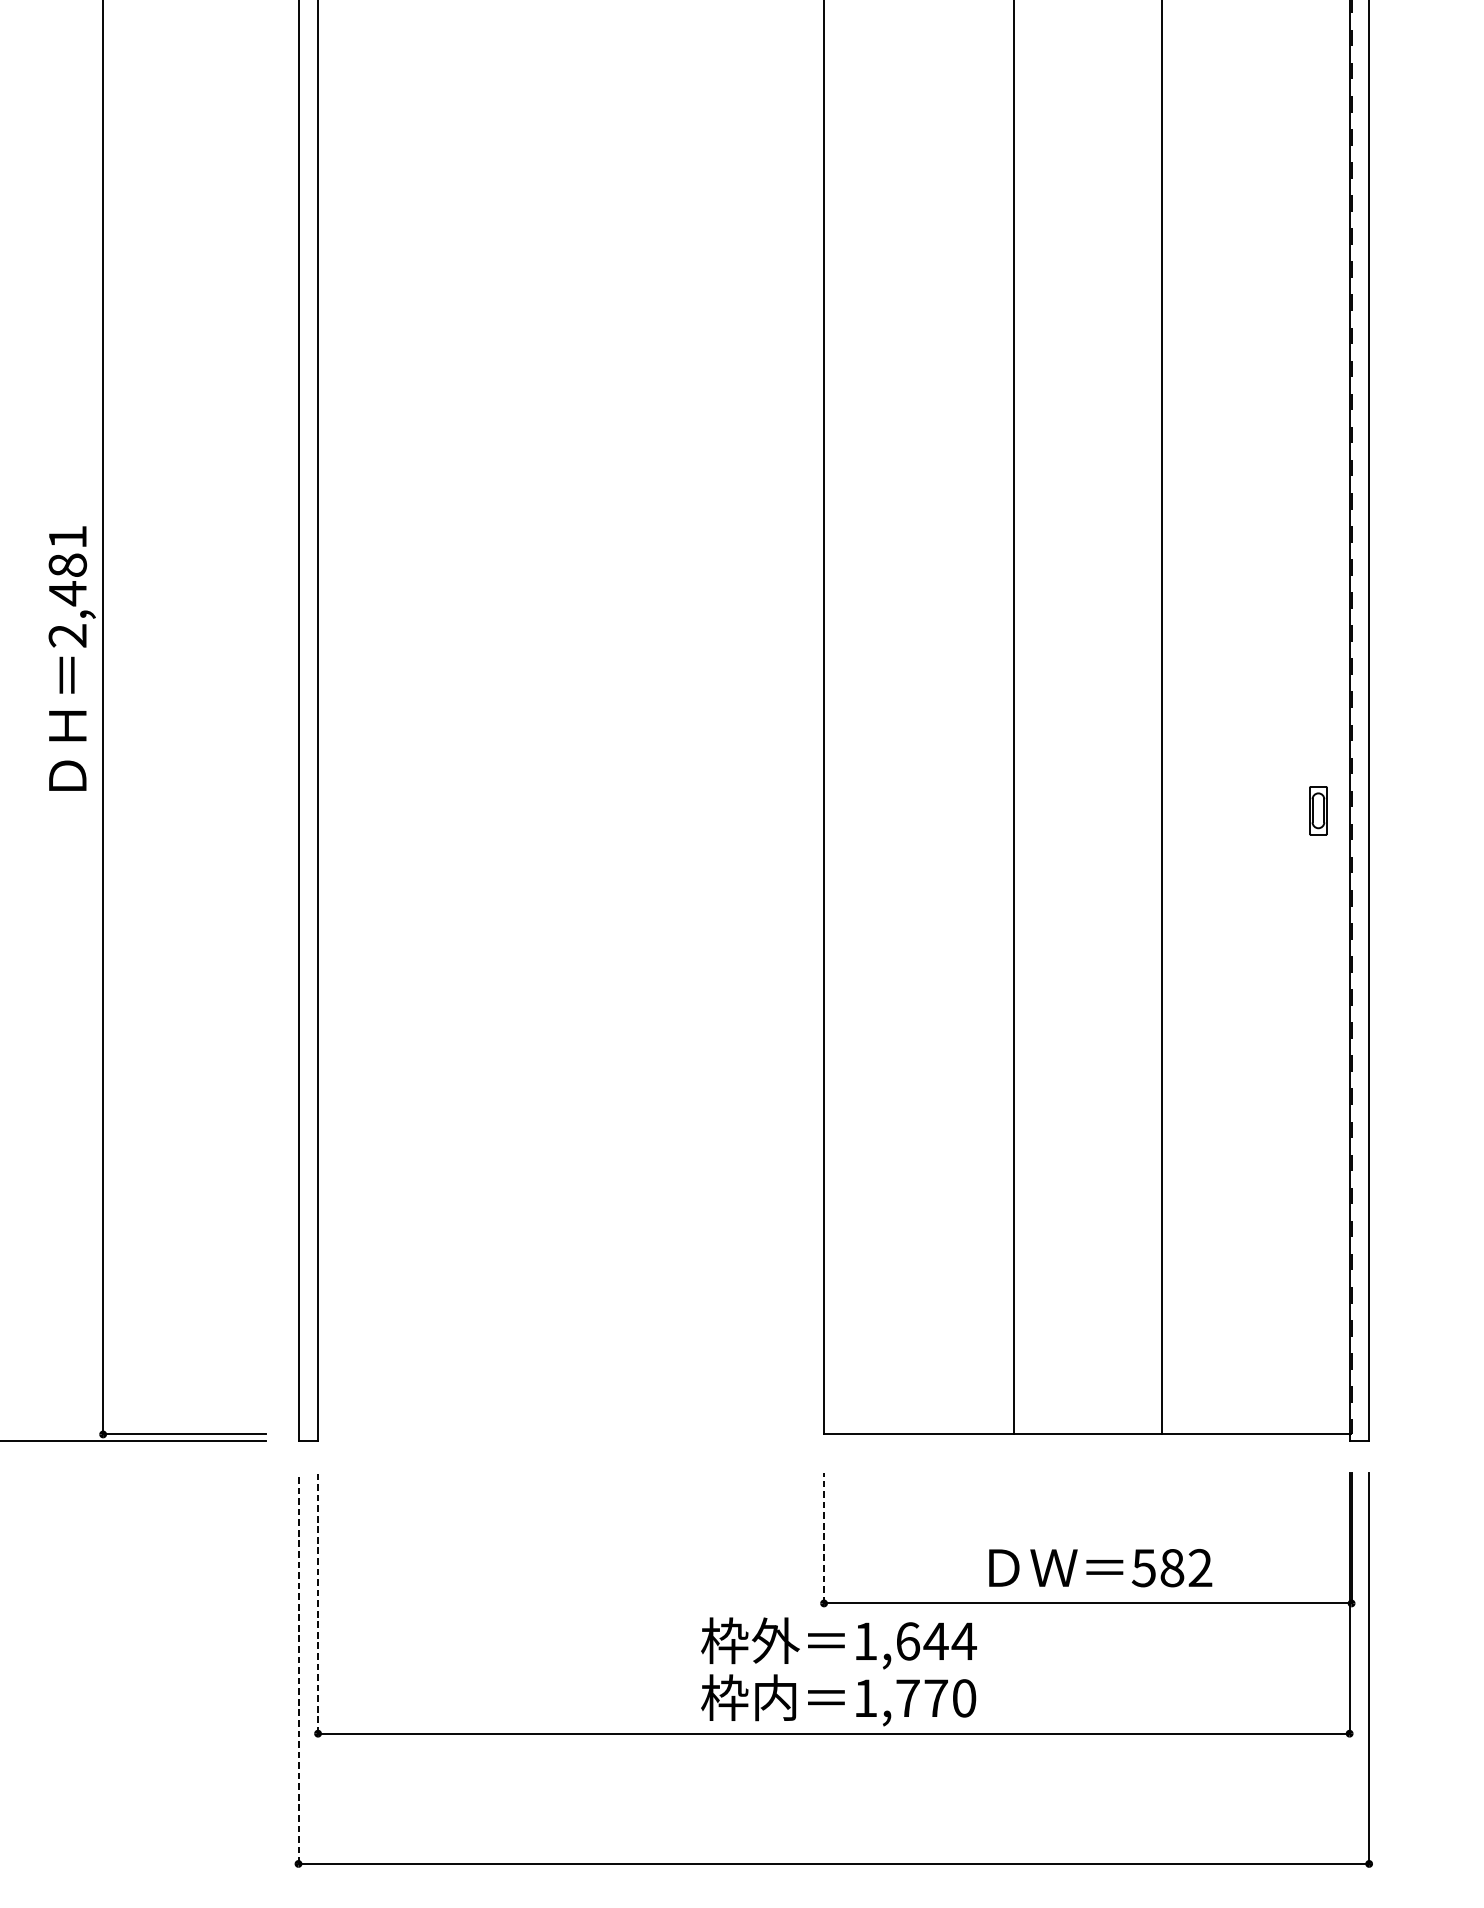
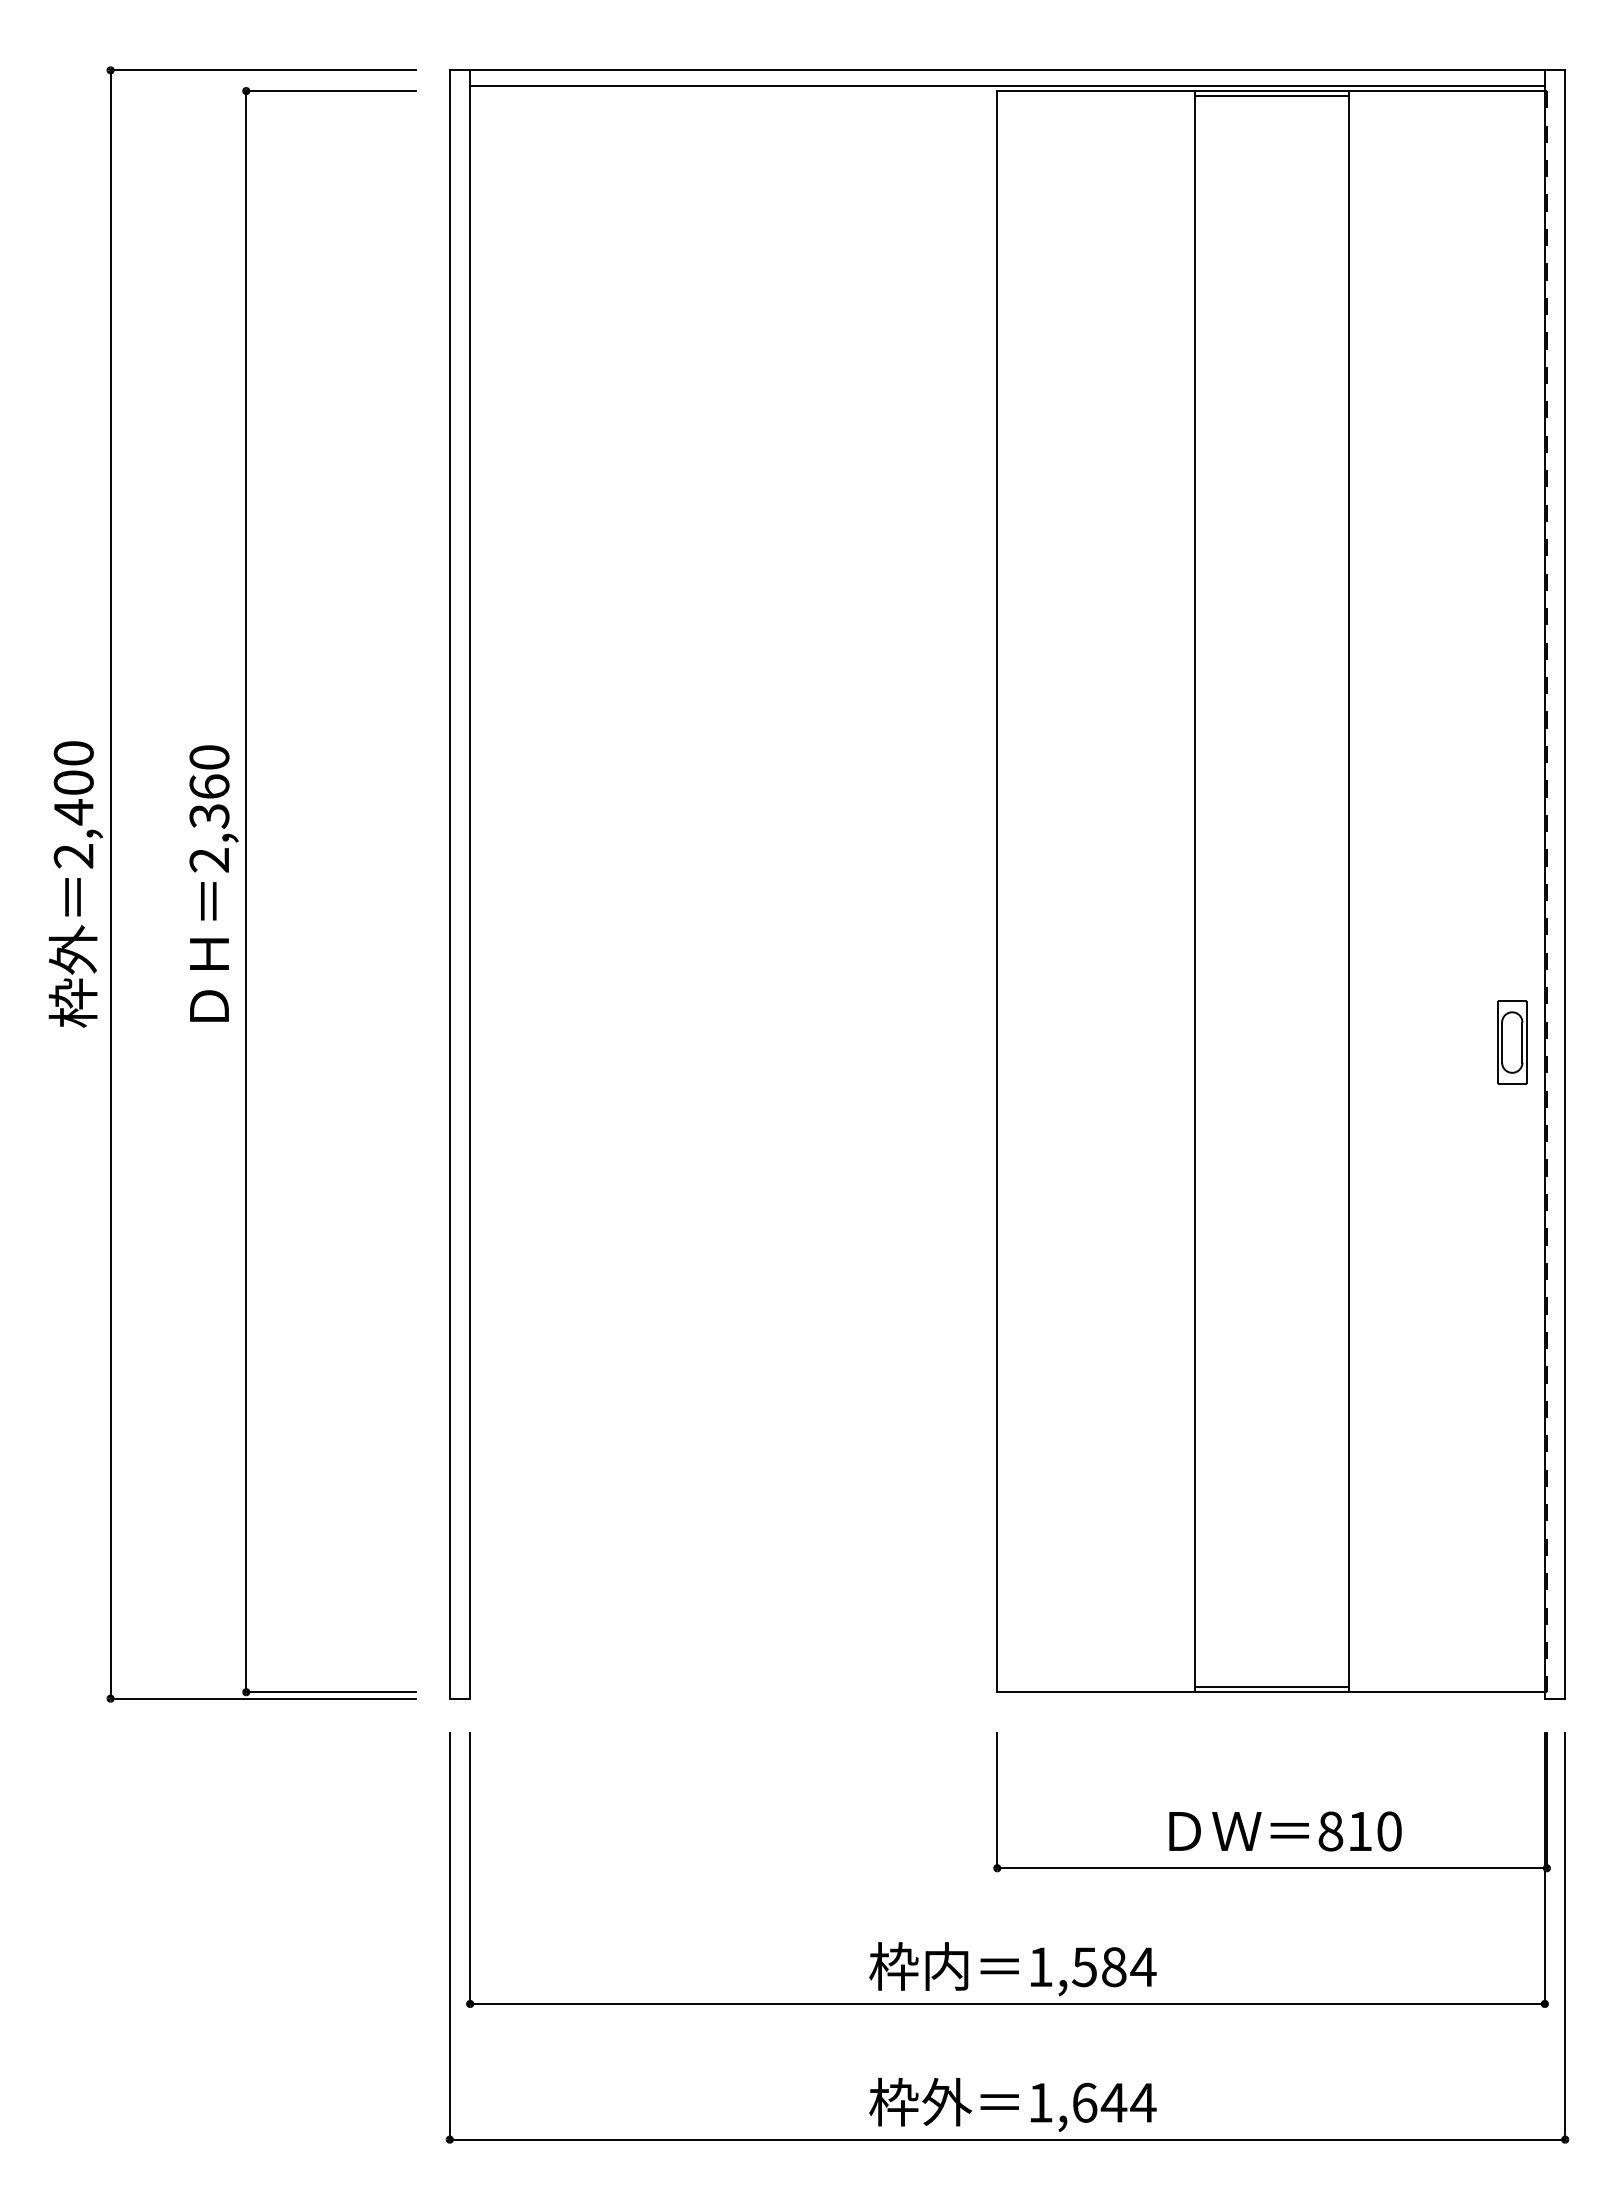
text: (67, 566) -> (209, 787), 2,481 -> 2,360
part: (1318, 810) -> (1512, 1042), size x1.67
line: (1087, 1428) -> (1271, 1686), added
line: (824, 1538) -> (997, 1800), dashed -> solid
text: (1171, 1568) -> (1359, 1831), 582 -> 810
line: (318, 1603) -> (470, 1868), dashed -> solid
text: (838, 1643) -> (1012, 2104), moved
line: (298, 1668) -> (449, 1936), dashed -> solid
text: (936, 1698) -> (1114, 1967), 1,770 -> 1,584

